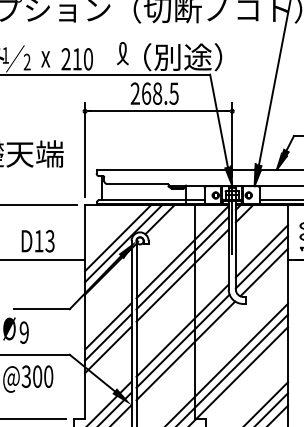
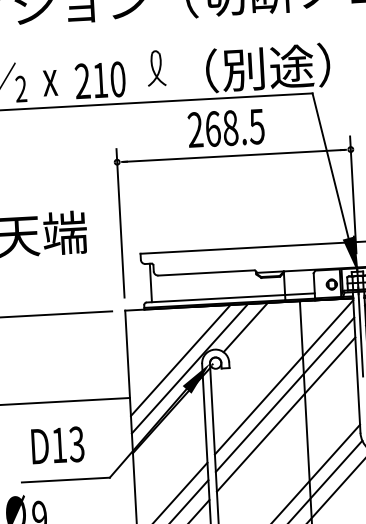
part: (122, 53) -> (155, 68), moved
text: (37, 241) -> (56, 445), moved

